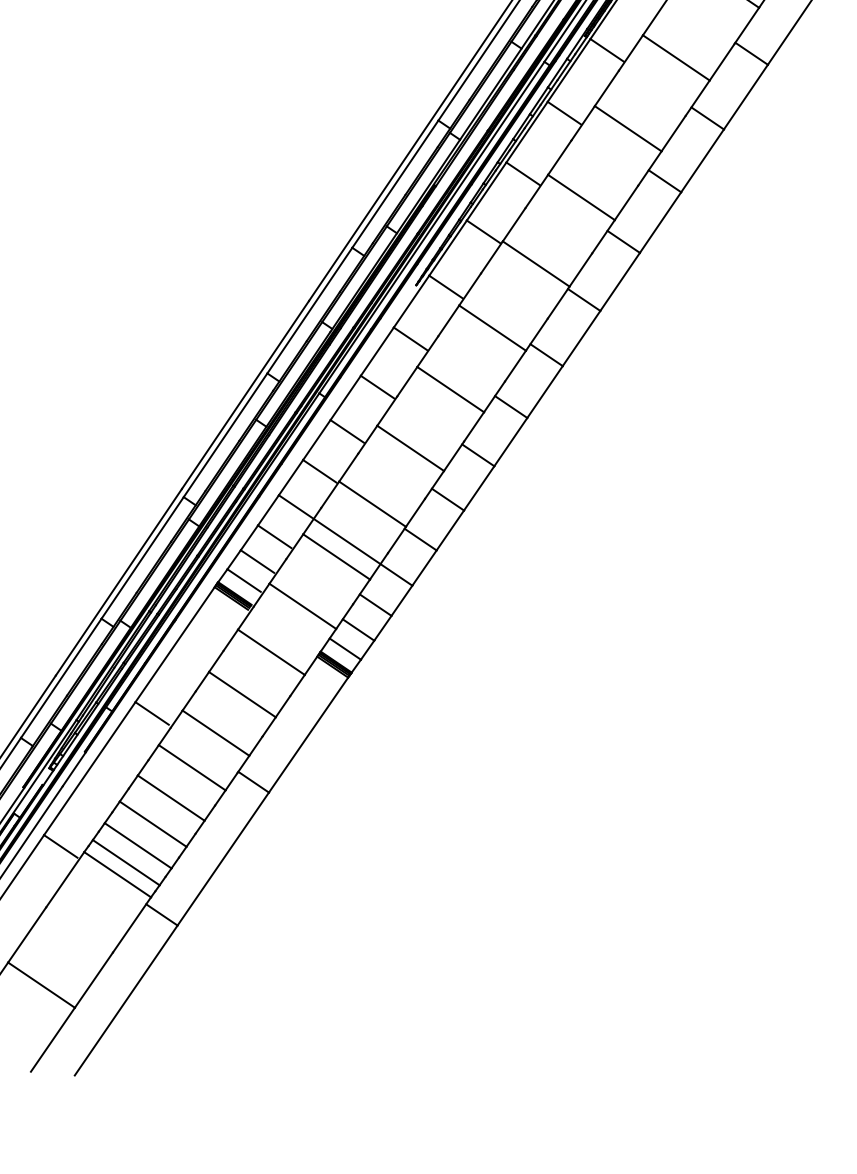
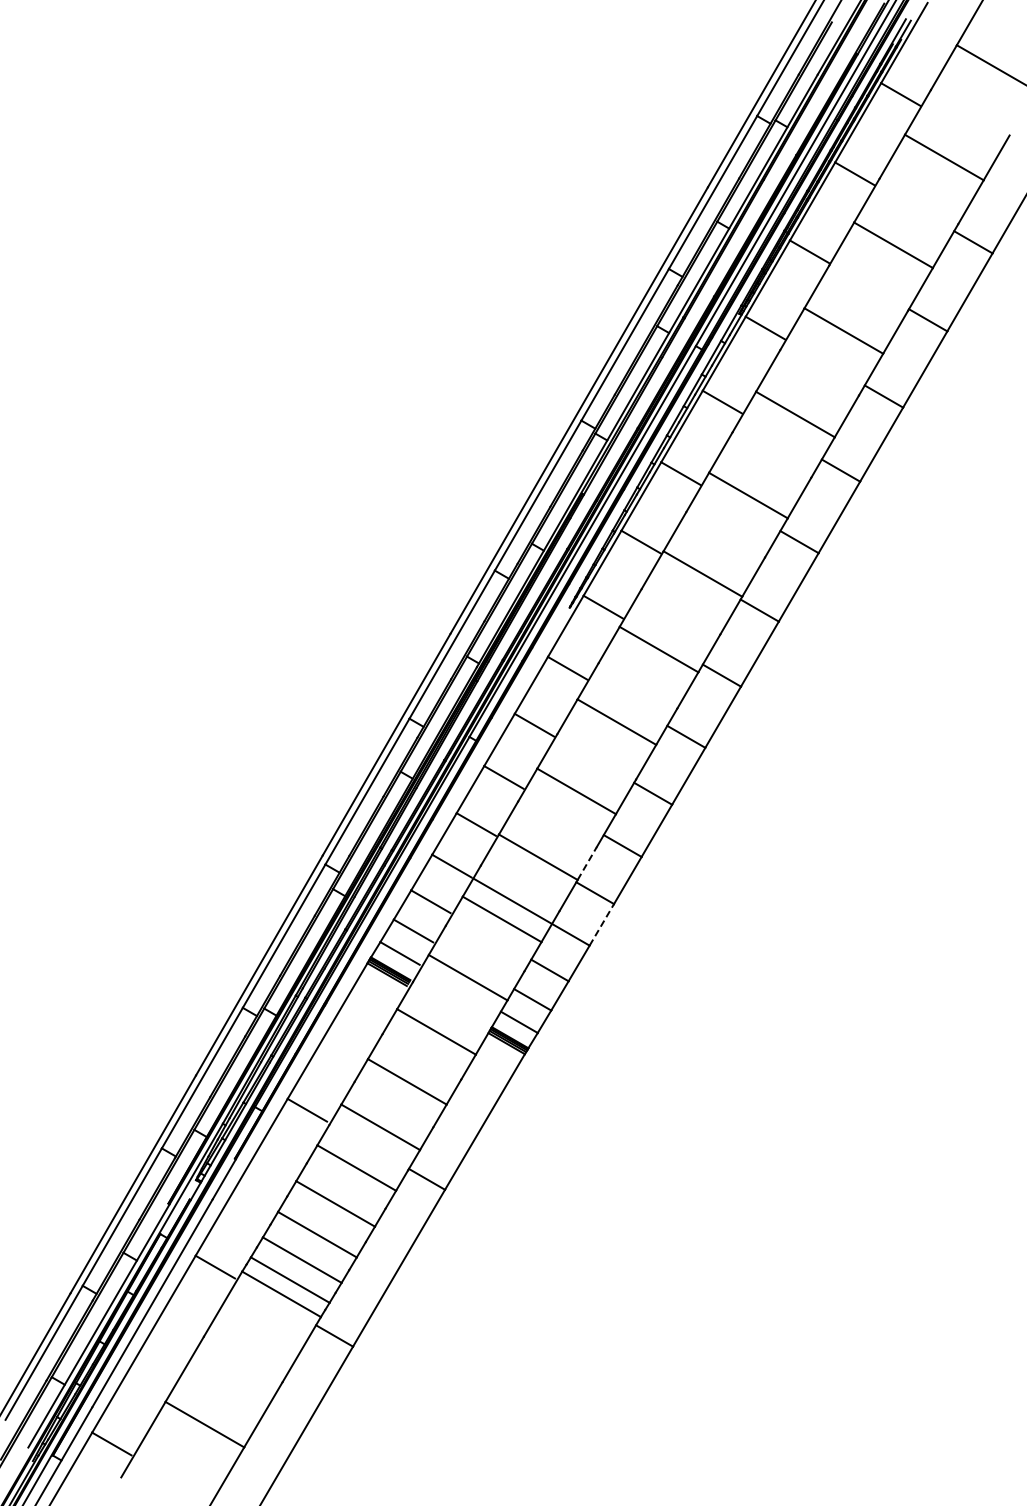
line: (415, 512) -> (587, 863), solid -> dashed
line: (425, 567) -> (602, 924), solid -> dashed

